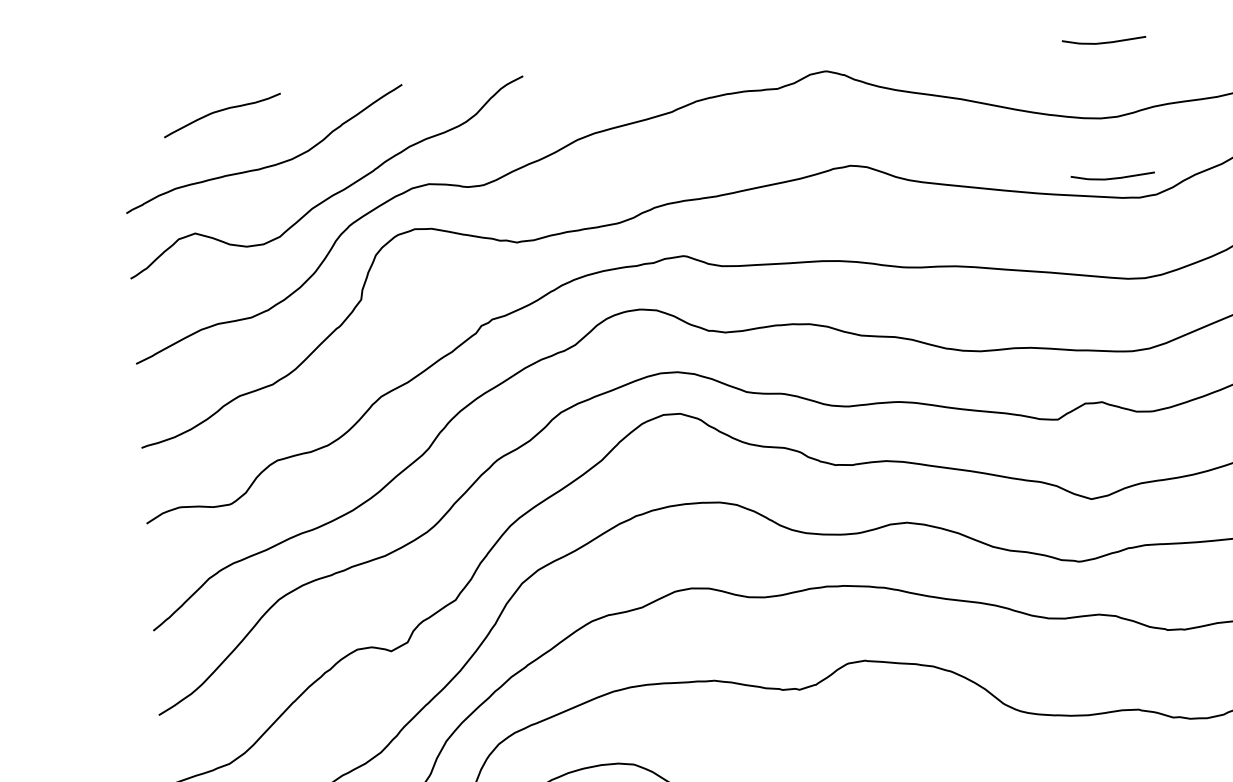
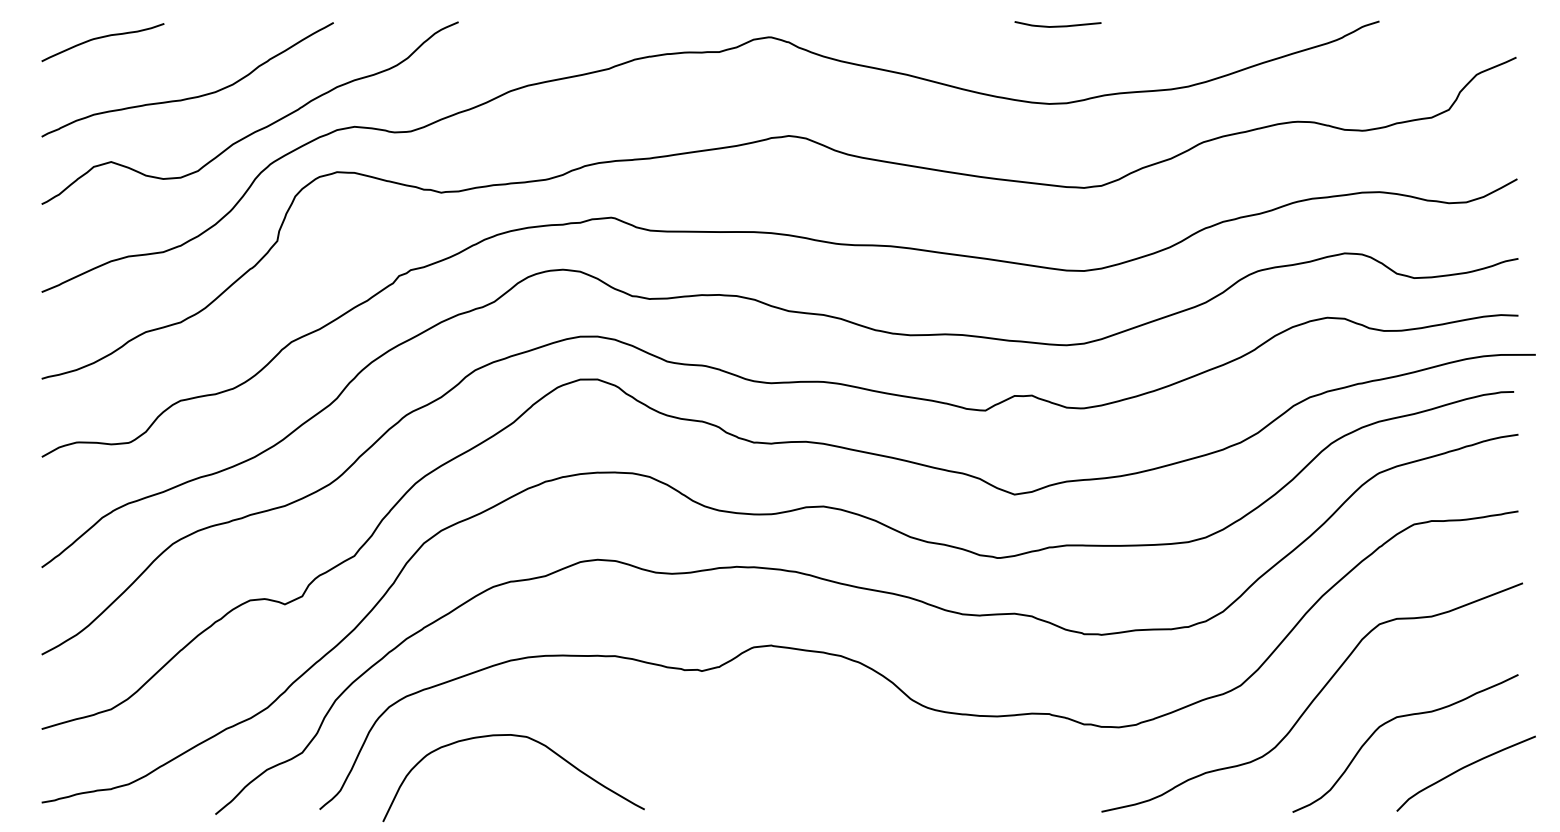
curve: (220, 111) -> (101, 38), moved
curve: (1112, 177) -> (1057, 165), removed

